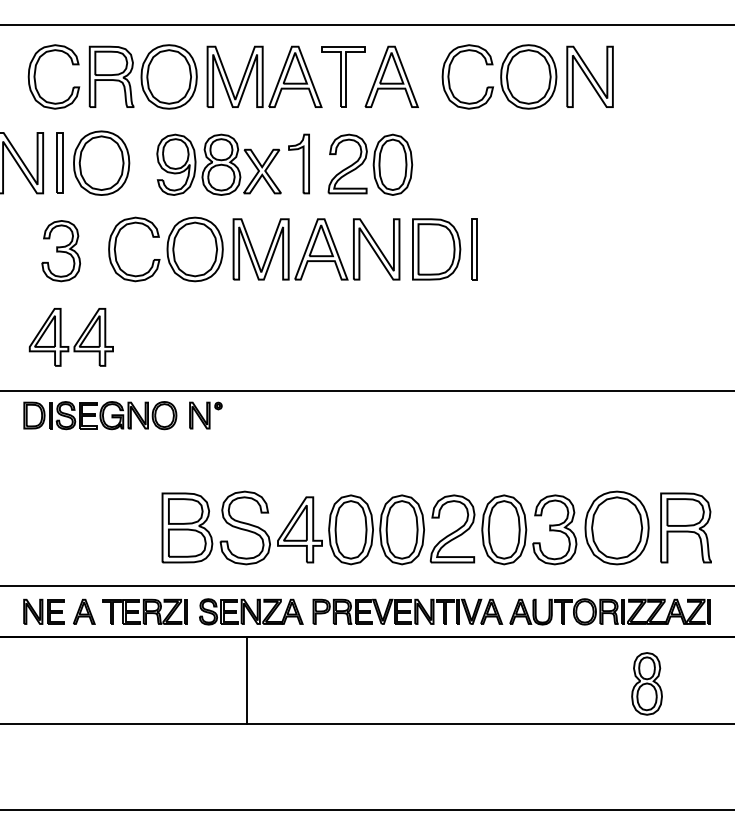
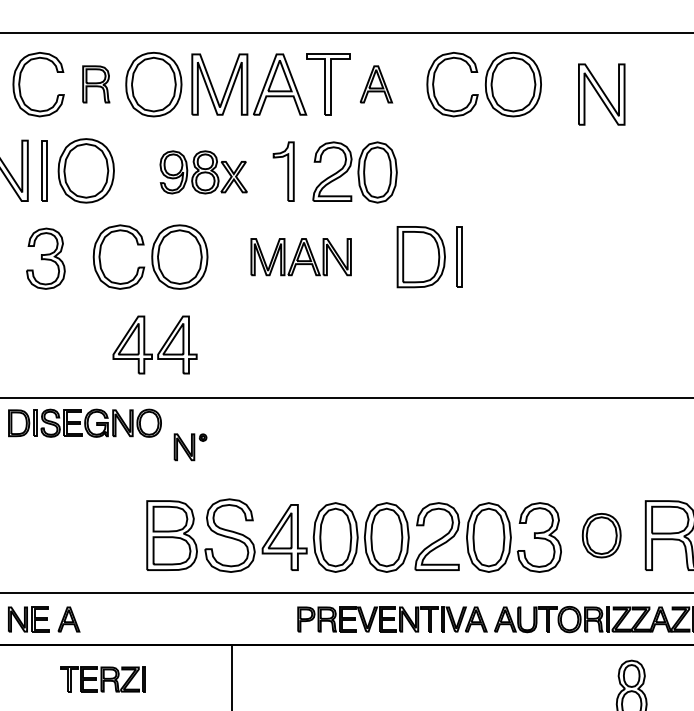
part: (111, 76) -> (96, 84), size x0.6
part: (391, 76) -> (376, 84), size x0.6
part: (589, 76) -> (601, 94), moved
part: (218, 164) -> (203, 172), size x0.7
part: (316, 249) -> (301, 257), size x0.6
part: (76, 341) -> (160, 349), moved
part: (205, 415) -> (190, 447), moved
part: (616, 527) -> (601, 535), size x0.6
part: (144, 611) -> (102, 679), moved
part: (251, 611) -> (236, 619), removed

